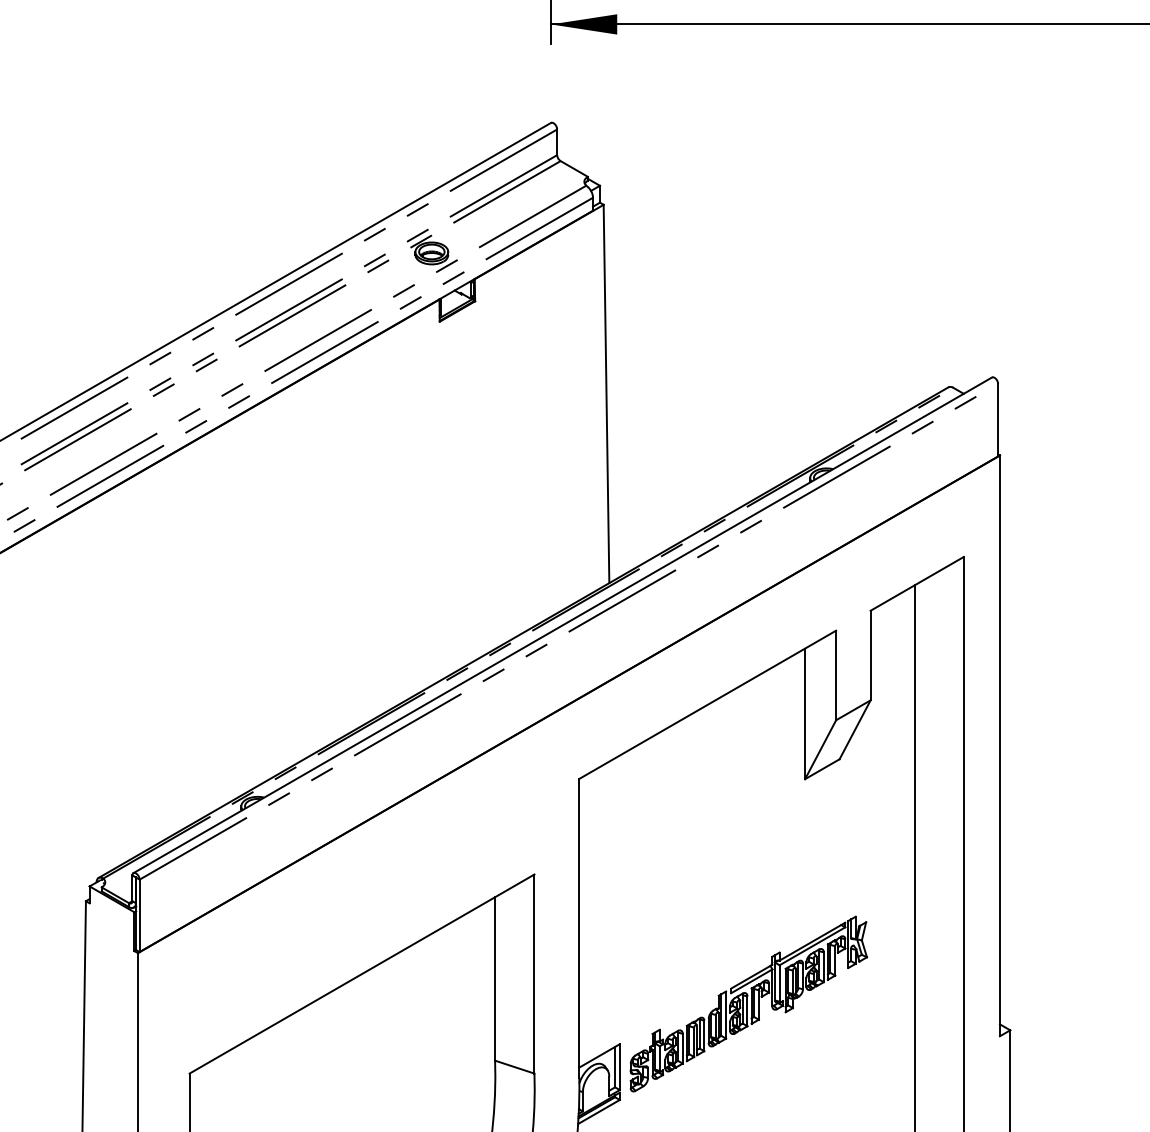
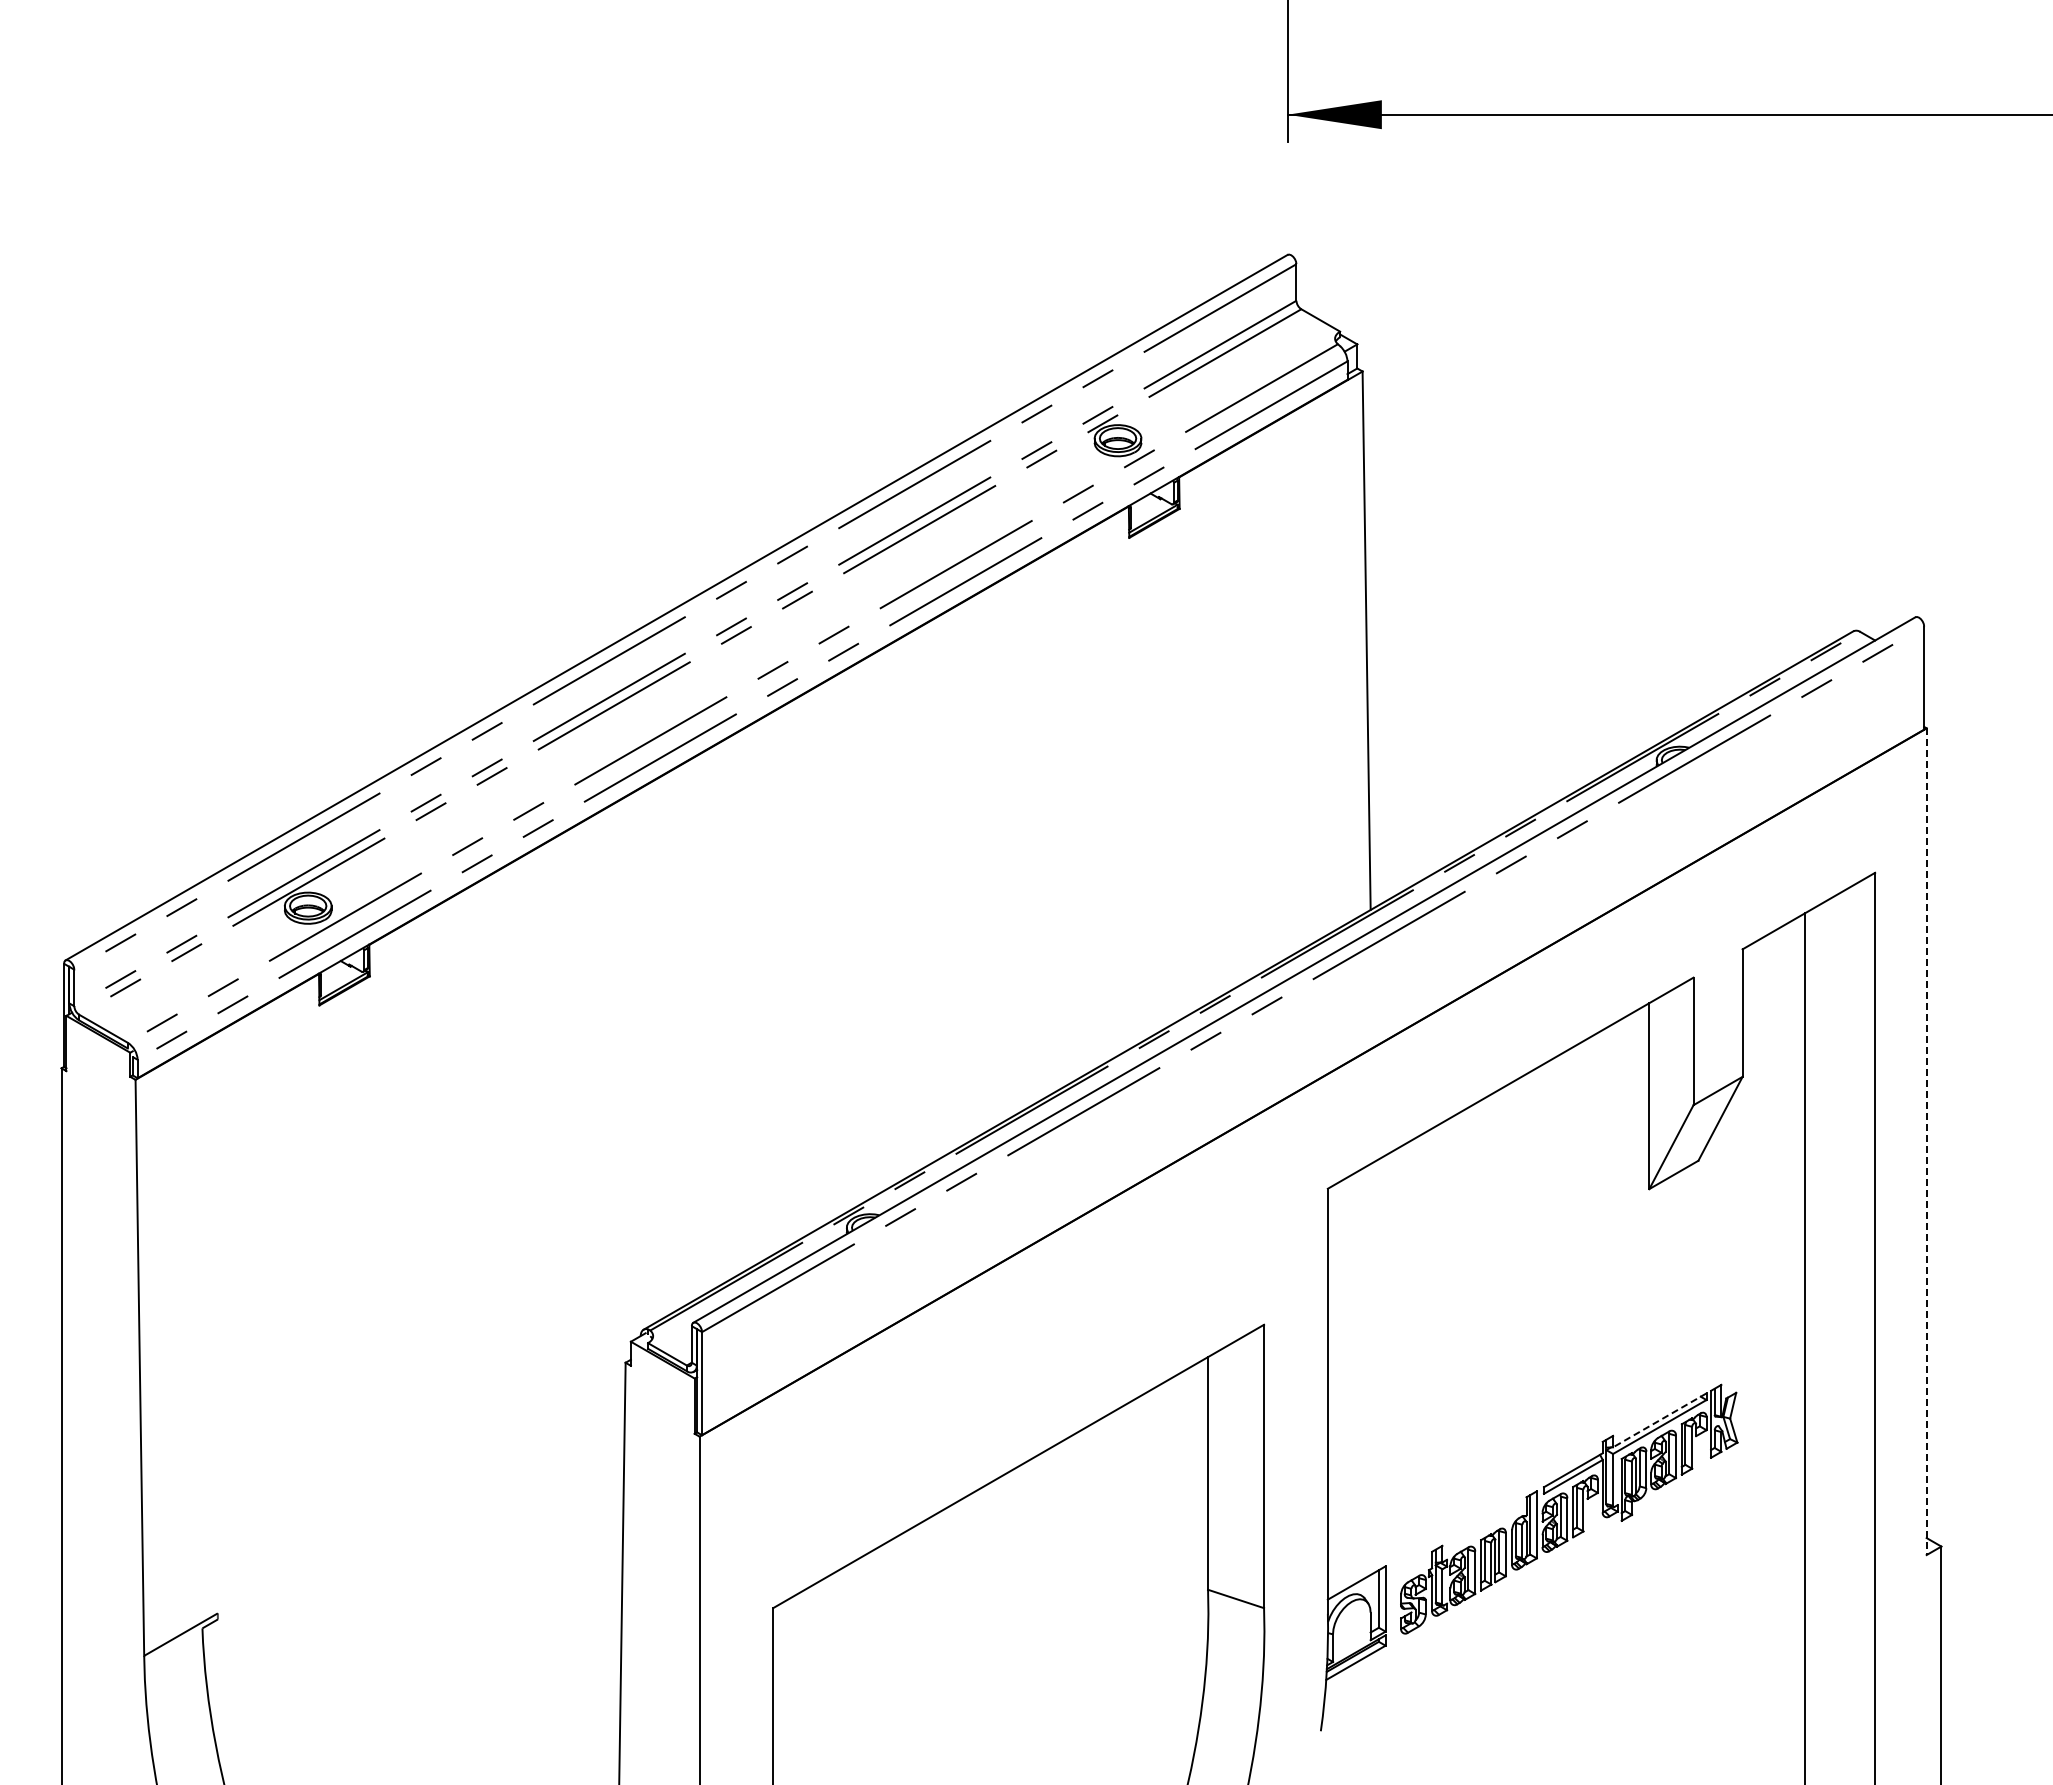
line: (999, 746) -> (1926, 1142), solid -> dashed
line: (812, 941) -> (1659, 1420), solid -> dashed

